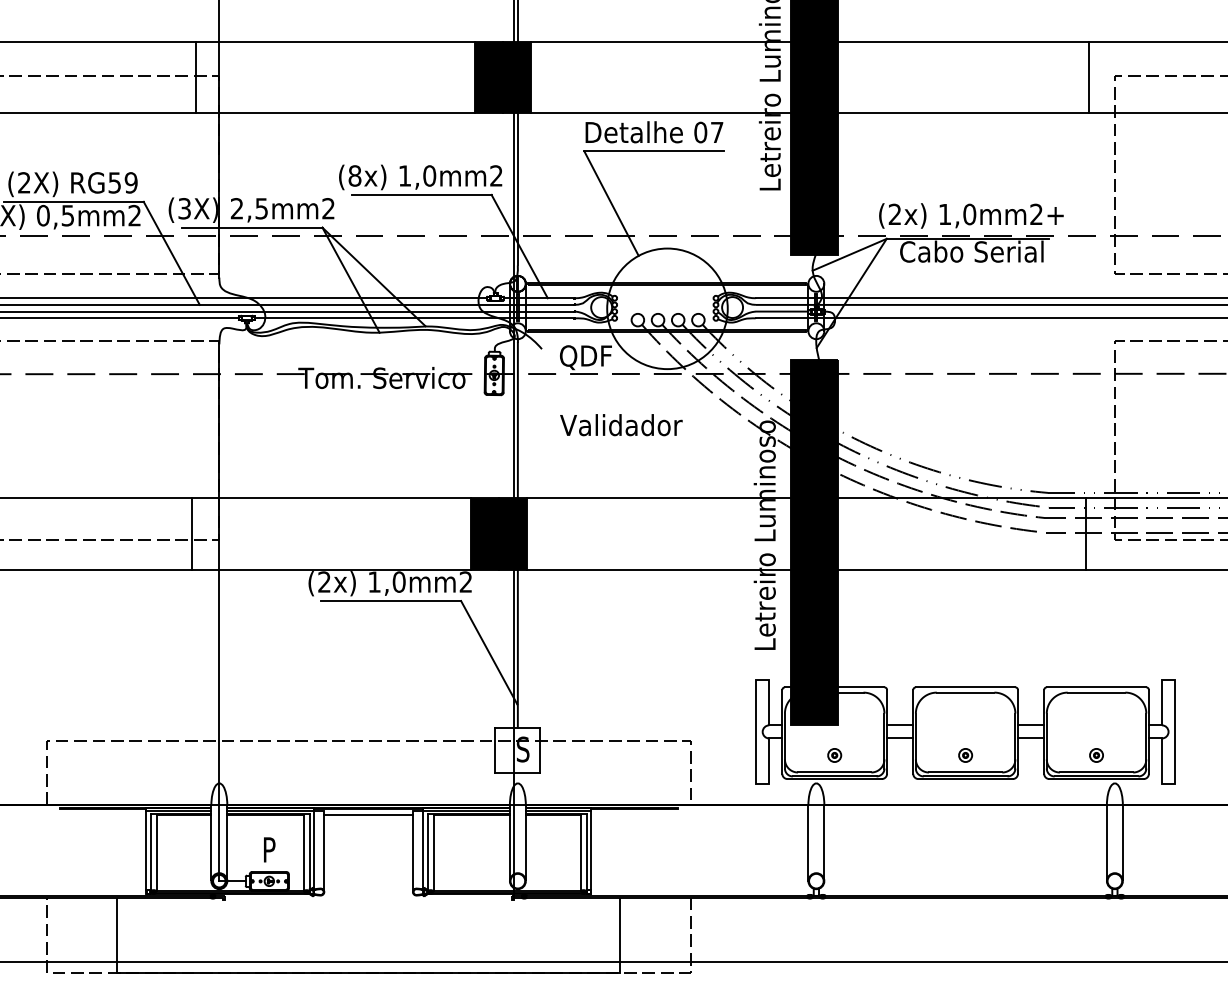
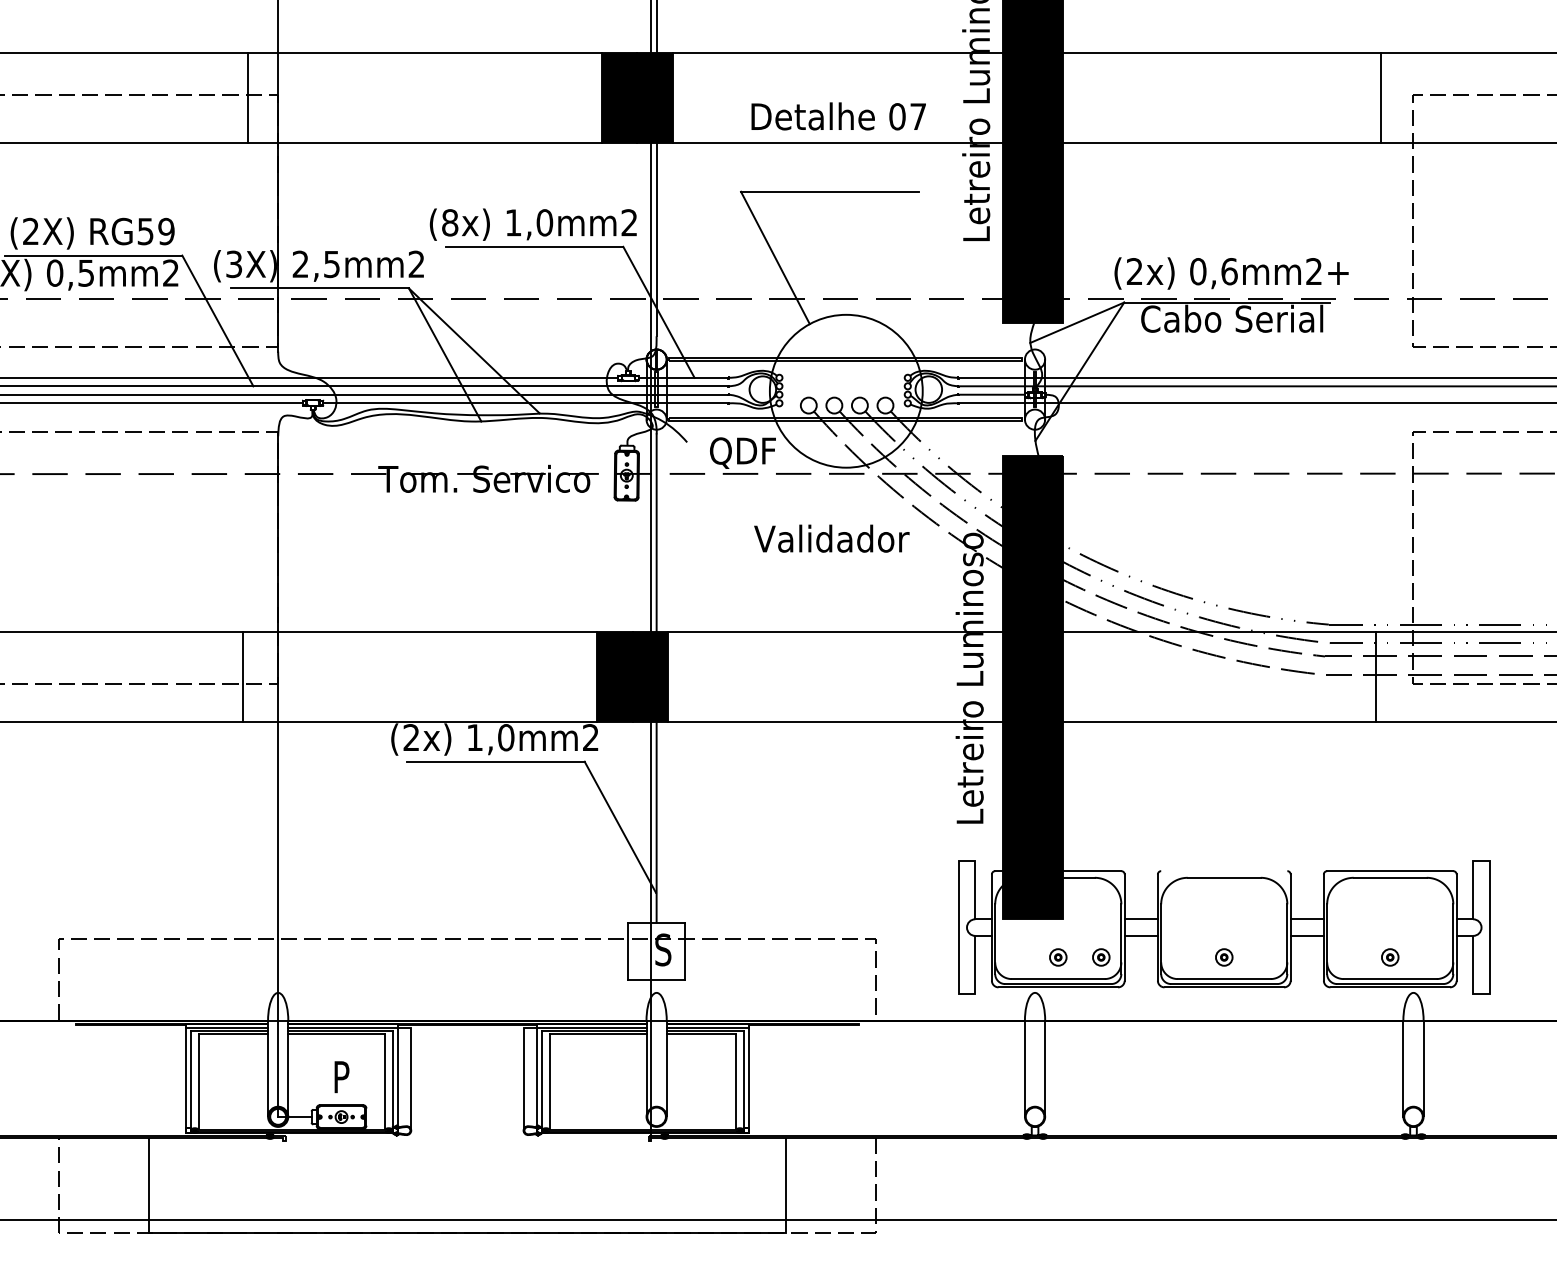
text: (654, 132) -> (838, 116), moved
text: (957, 214) -> (1213, 271), 1,0mm2+ -> 0,6mm2+
text: (621, 424) -> (831, 538), moved
line: (965, 687) -> (1224, 871), removed
part: (868, 755) -> (1101, 957), added
line: (368, 815) -> (467, 1033), removed

